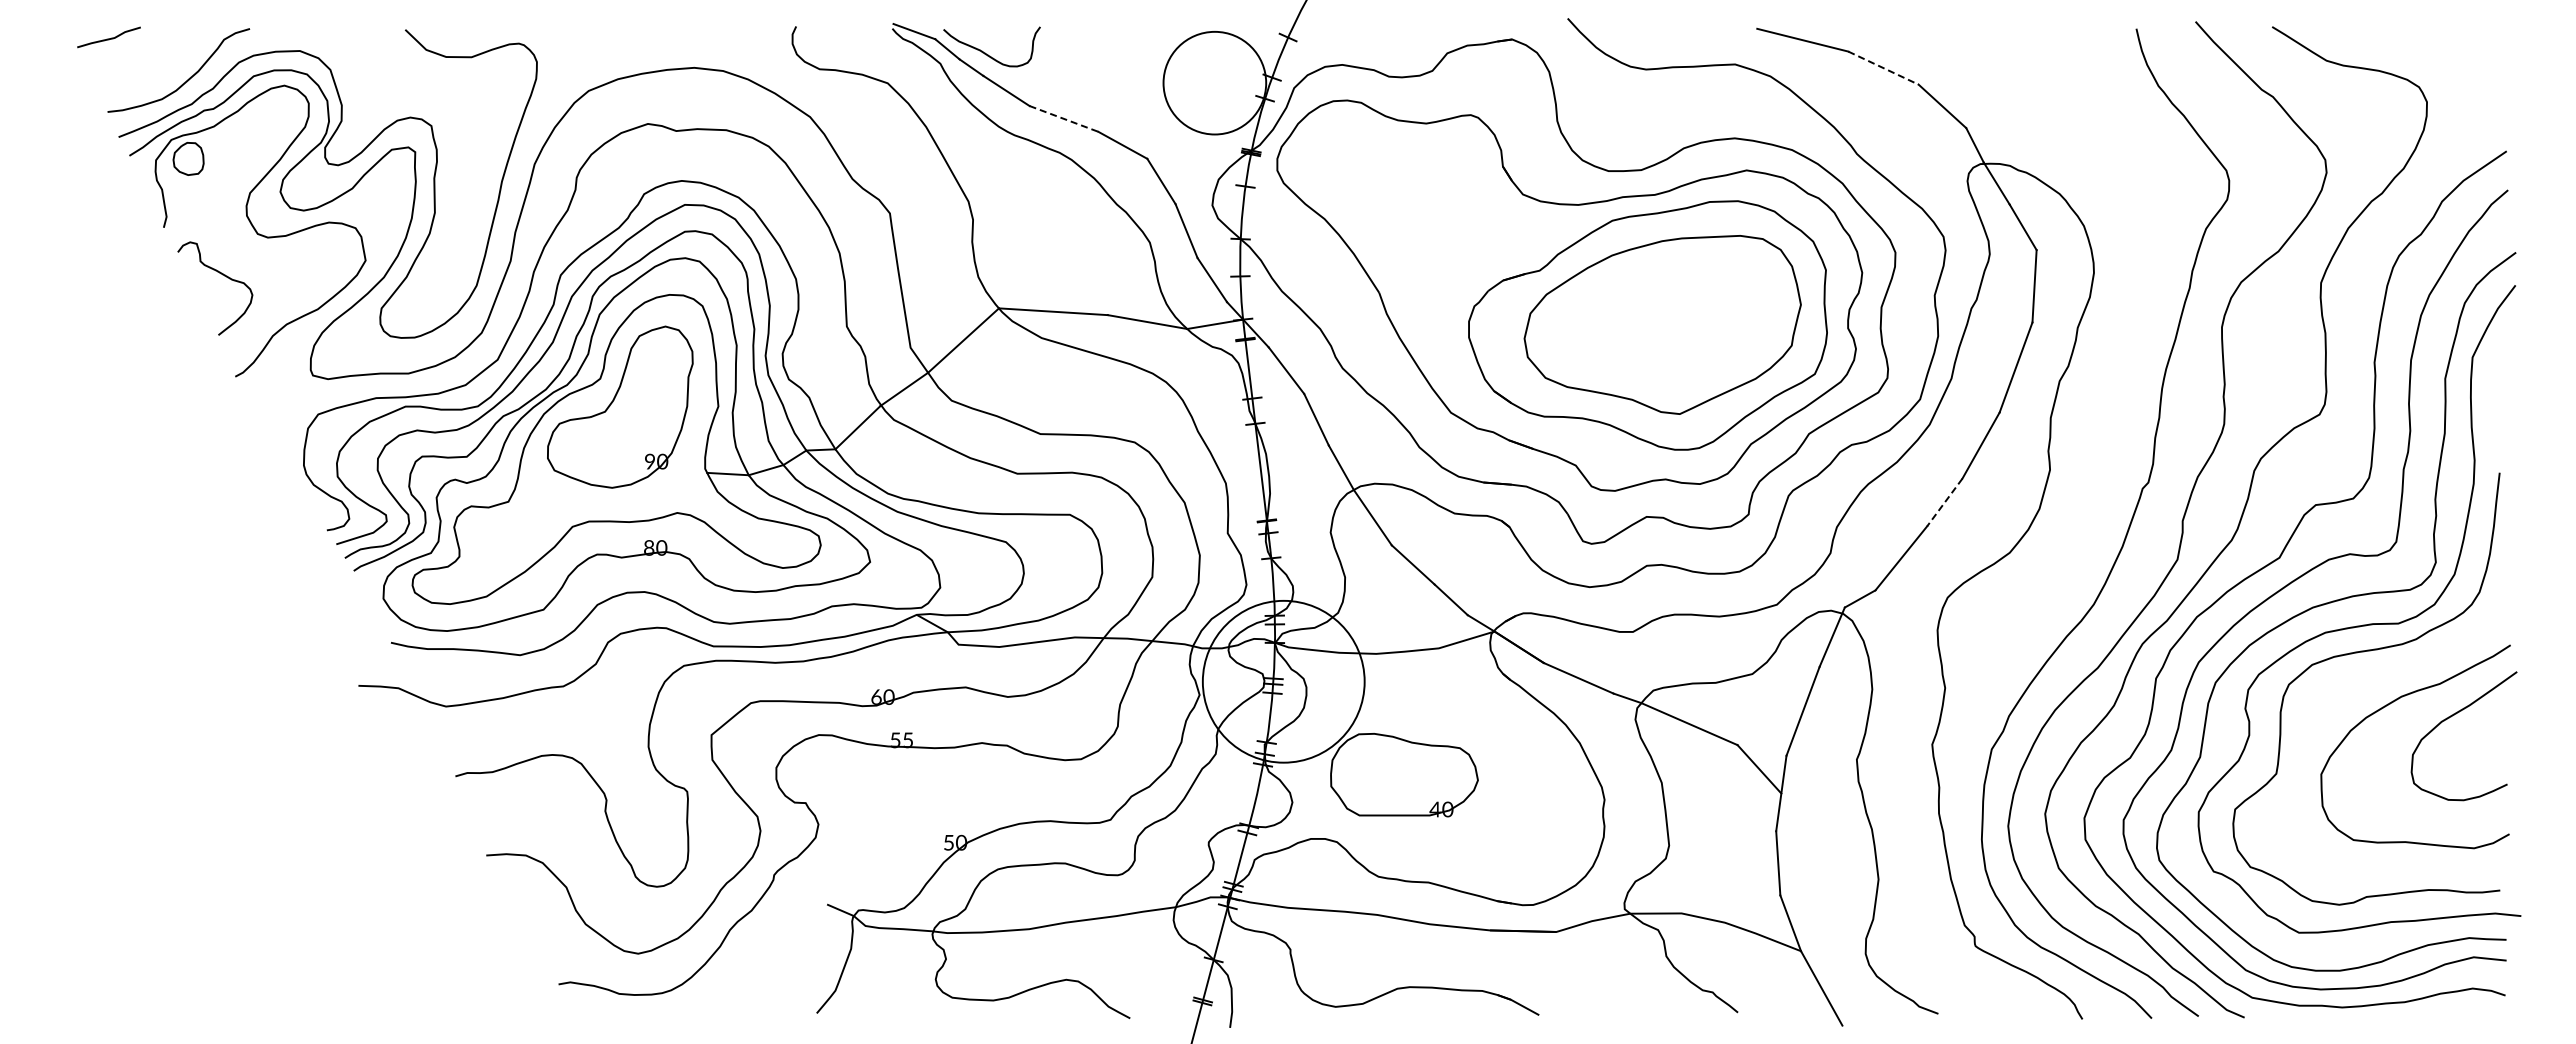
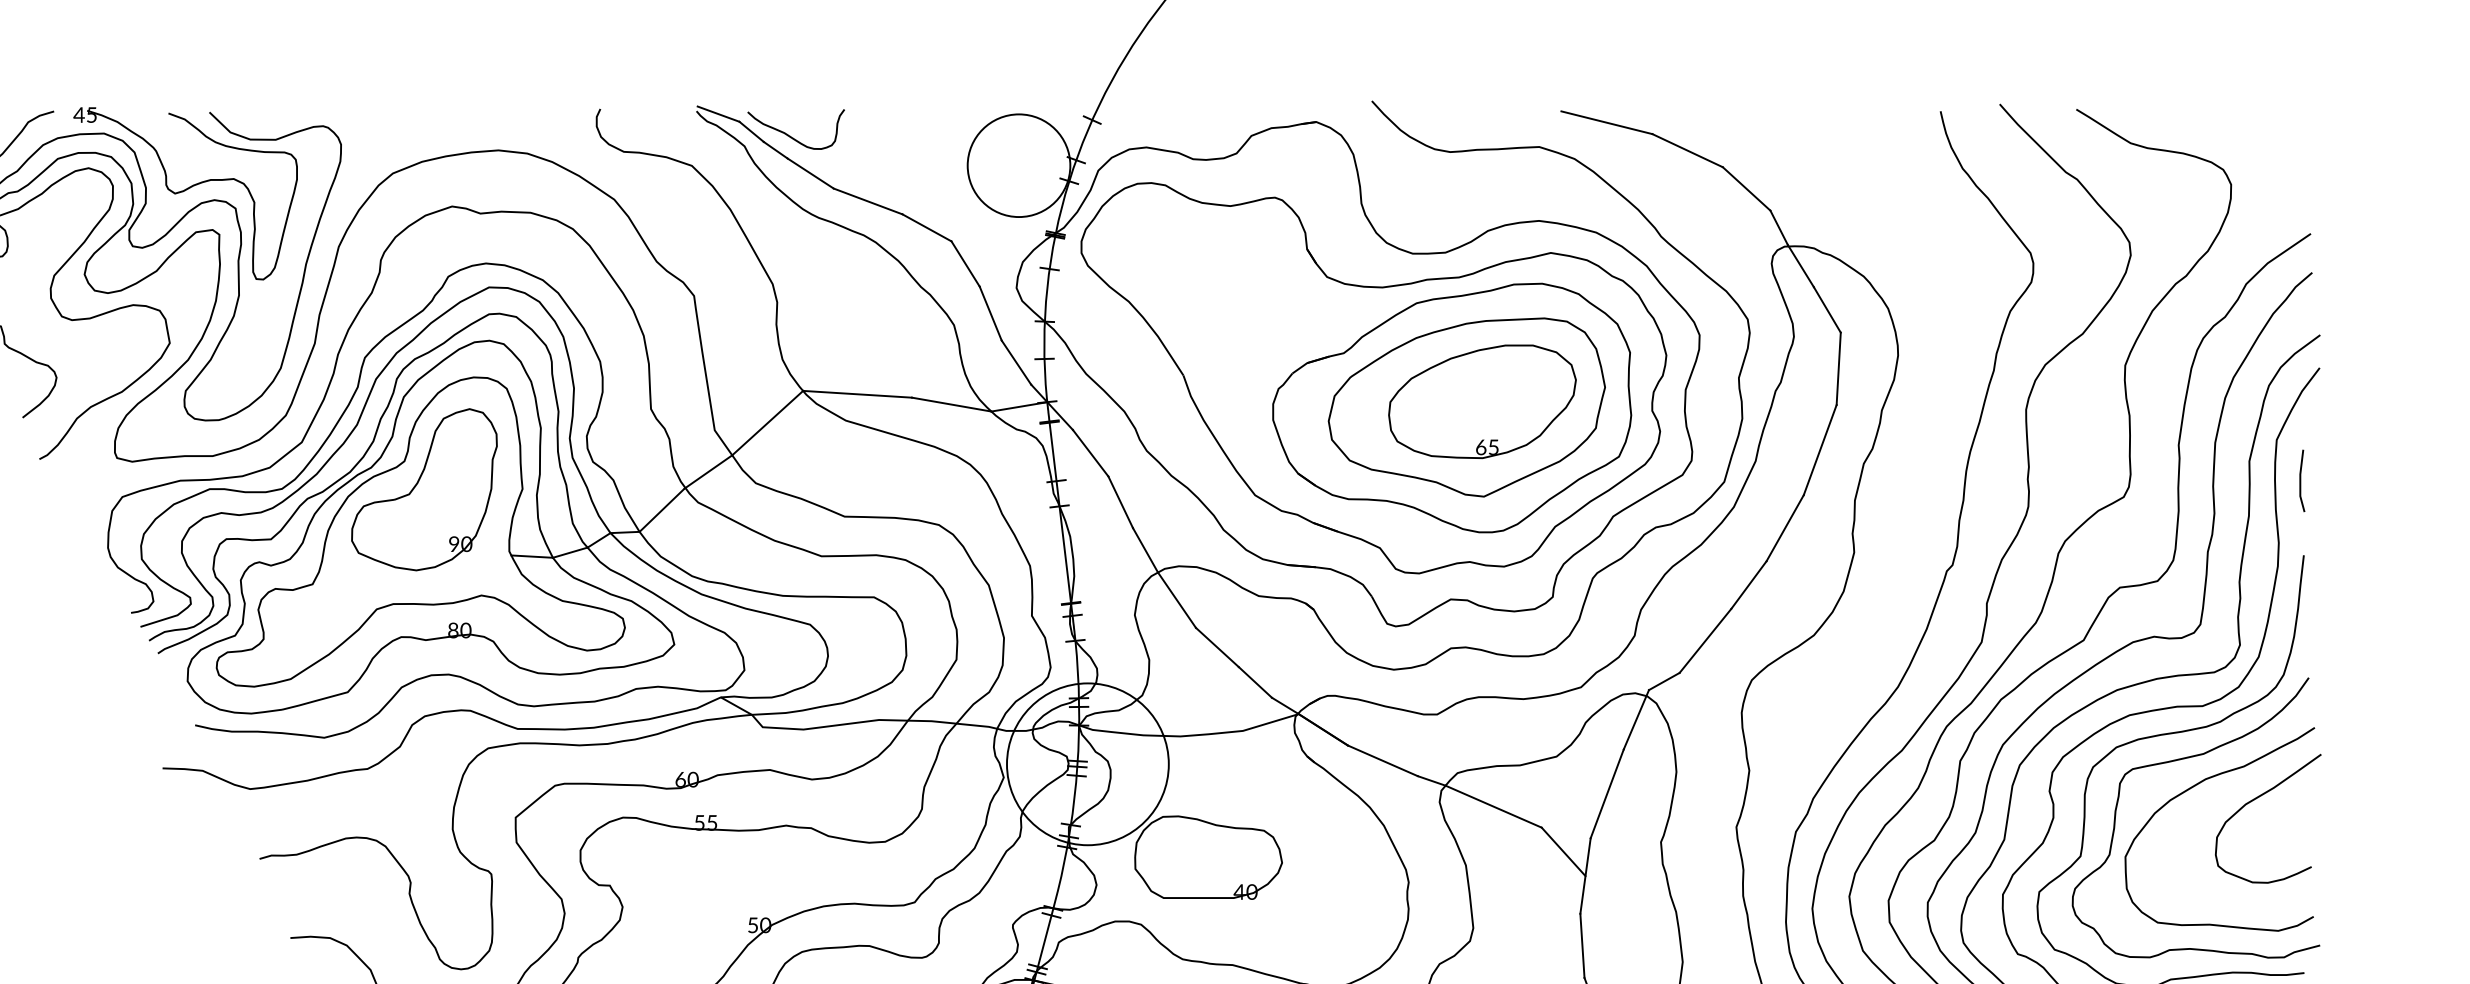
line: (1883, 68) -> (1687, 151), dashed -> solid
part: (381, 110) -> (185, 193), added
line: (1063, 118) -> (867, 201), dashed -> solid
part: (1678, 319) -> (1482, 402), added
line: (2497, 398) -> (2301, 481), added
line: (1944, 502) -> (1748, 585), dashed -> solid
curve: (2378, 677) -> (2182, 760), added

